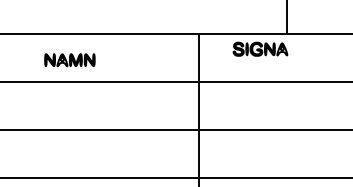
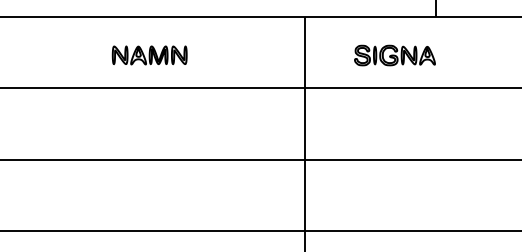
part: (260, 48) -> (395, 54), moved
part: (69, 60) -> (149, 55), moved

